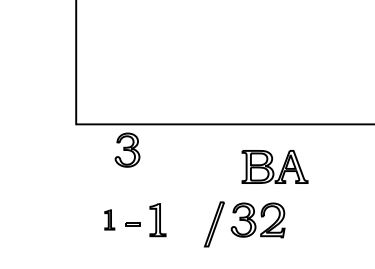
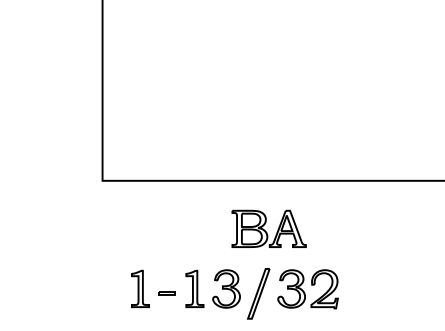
part: (127, 149) -> (226, 288), moved
part: (274, 166) -> (268, 228), moved
part: (109, 219) -> (140, 288), size x1.67

